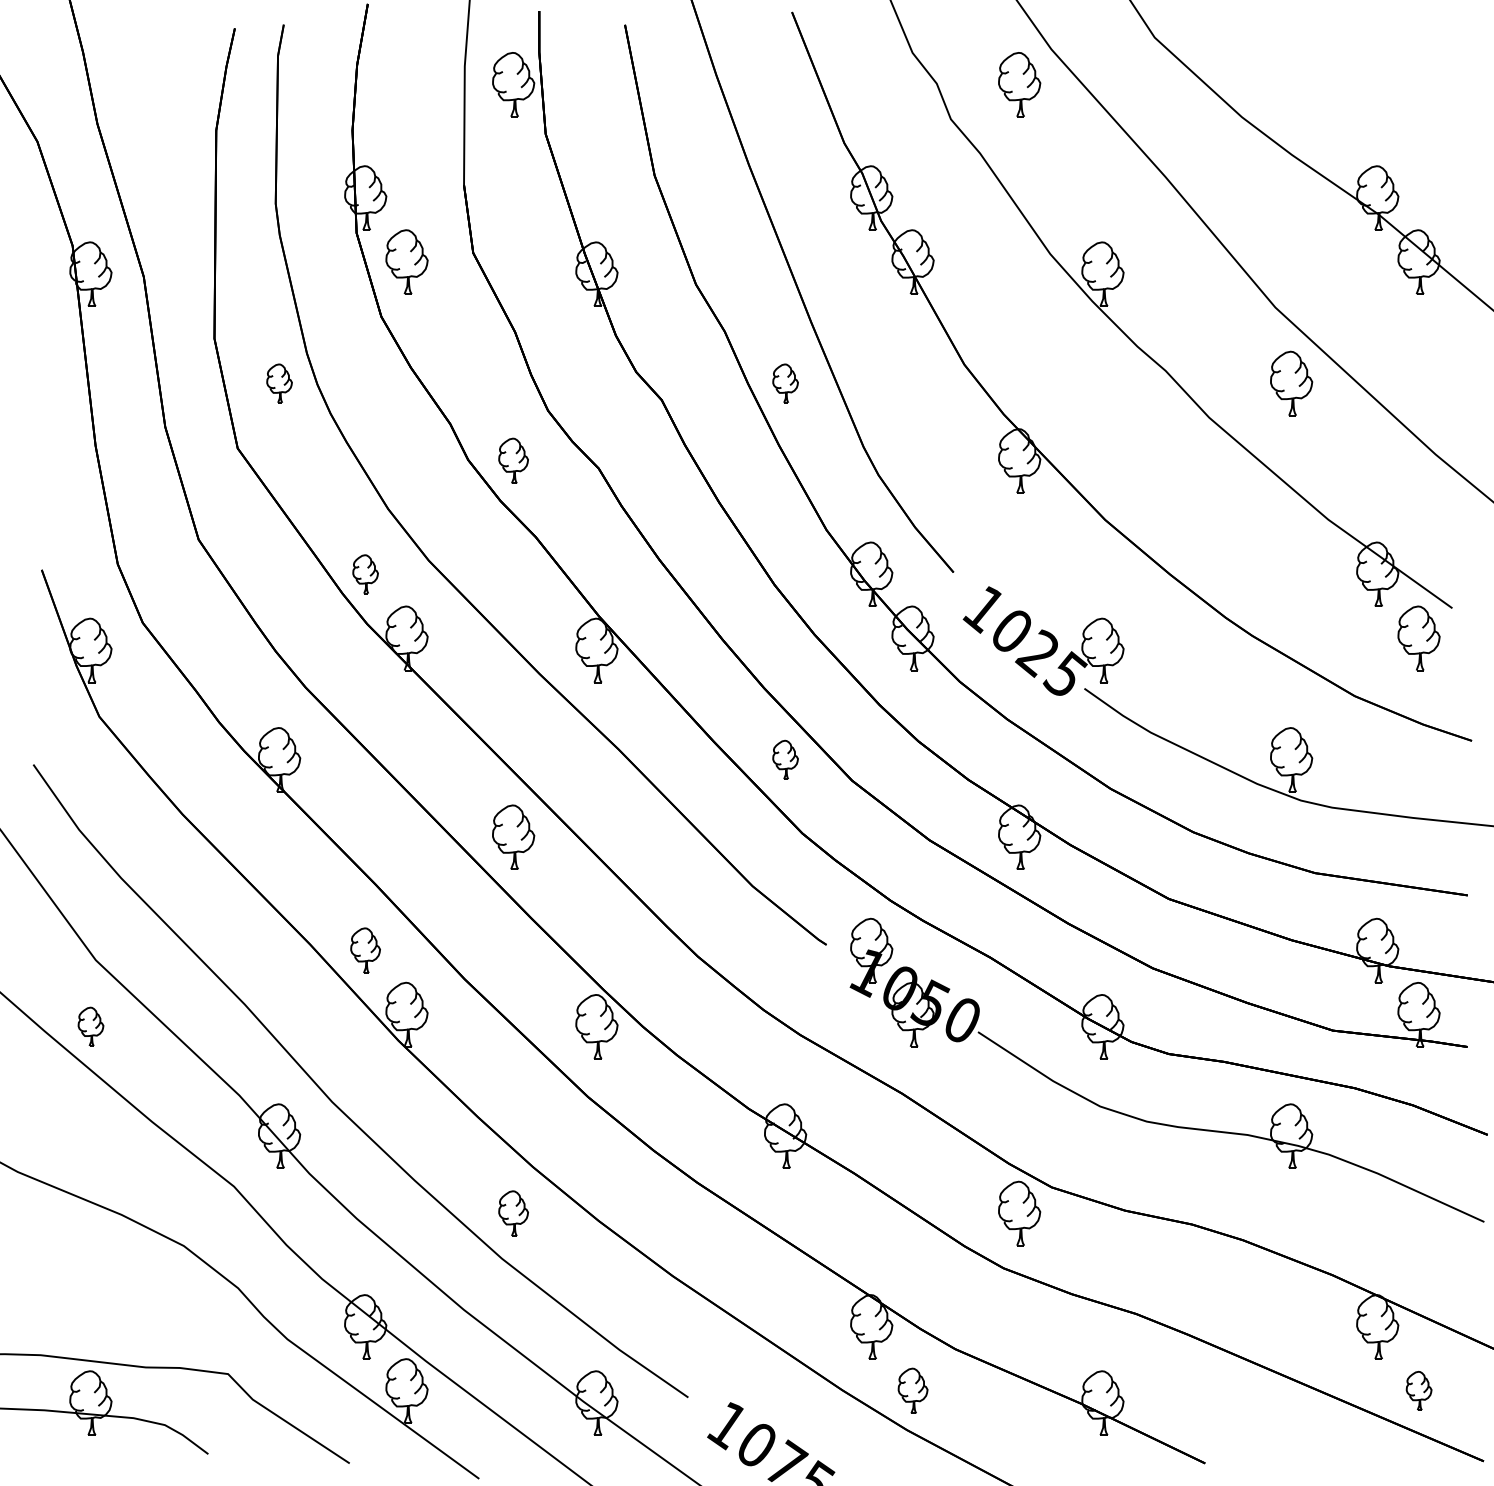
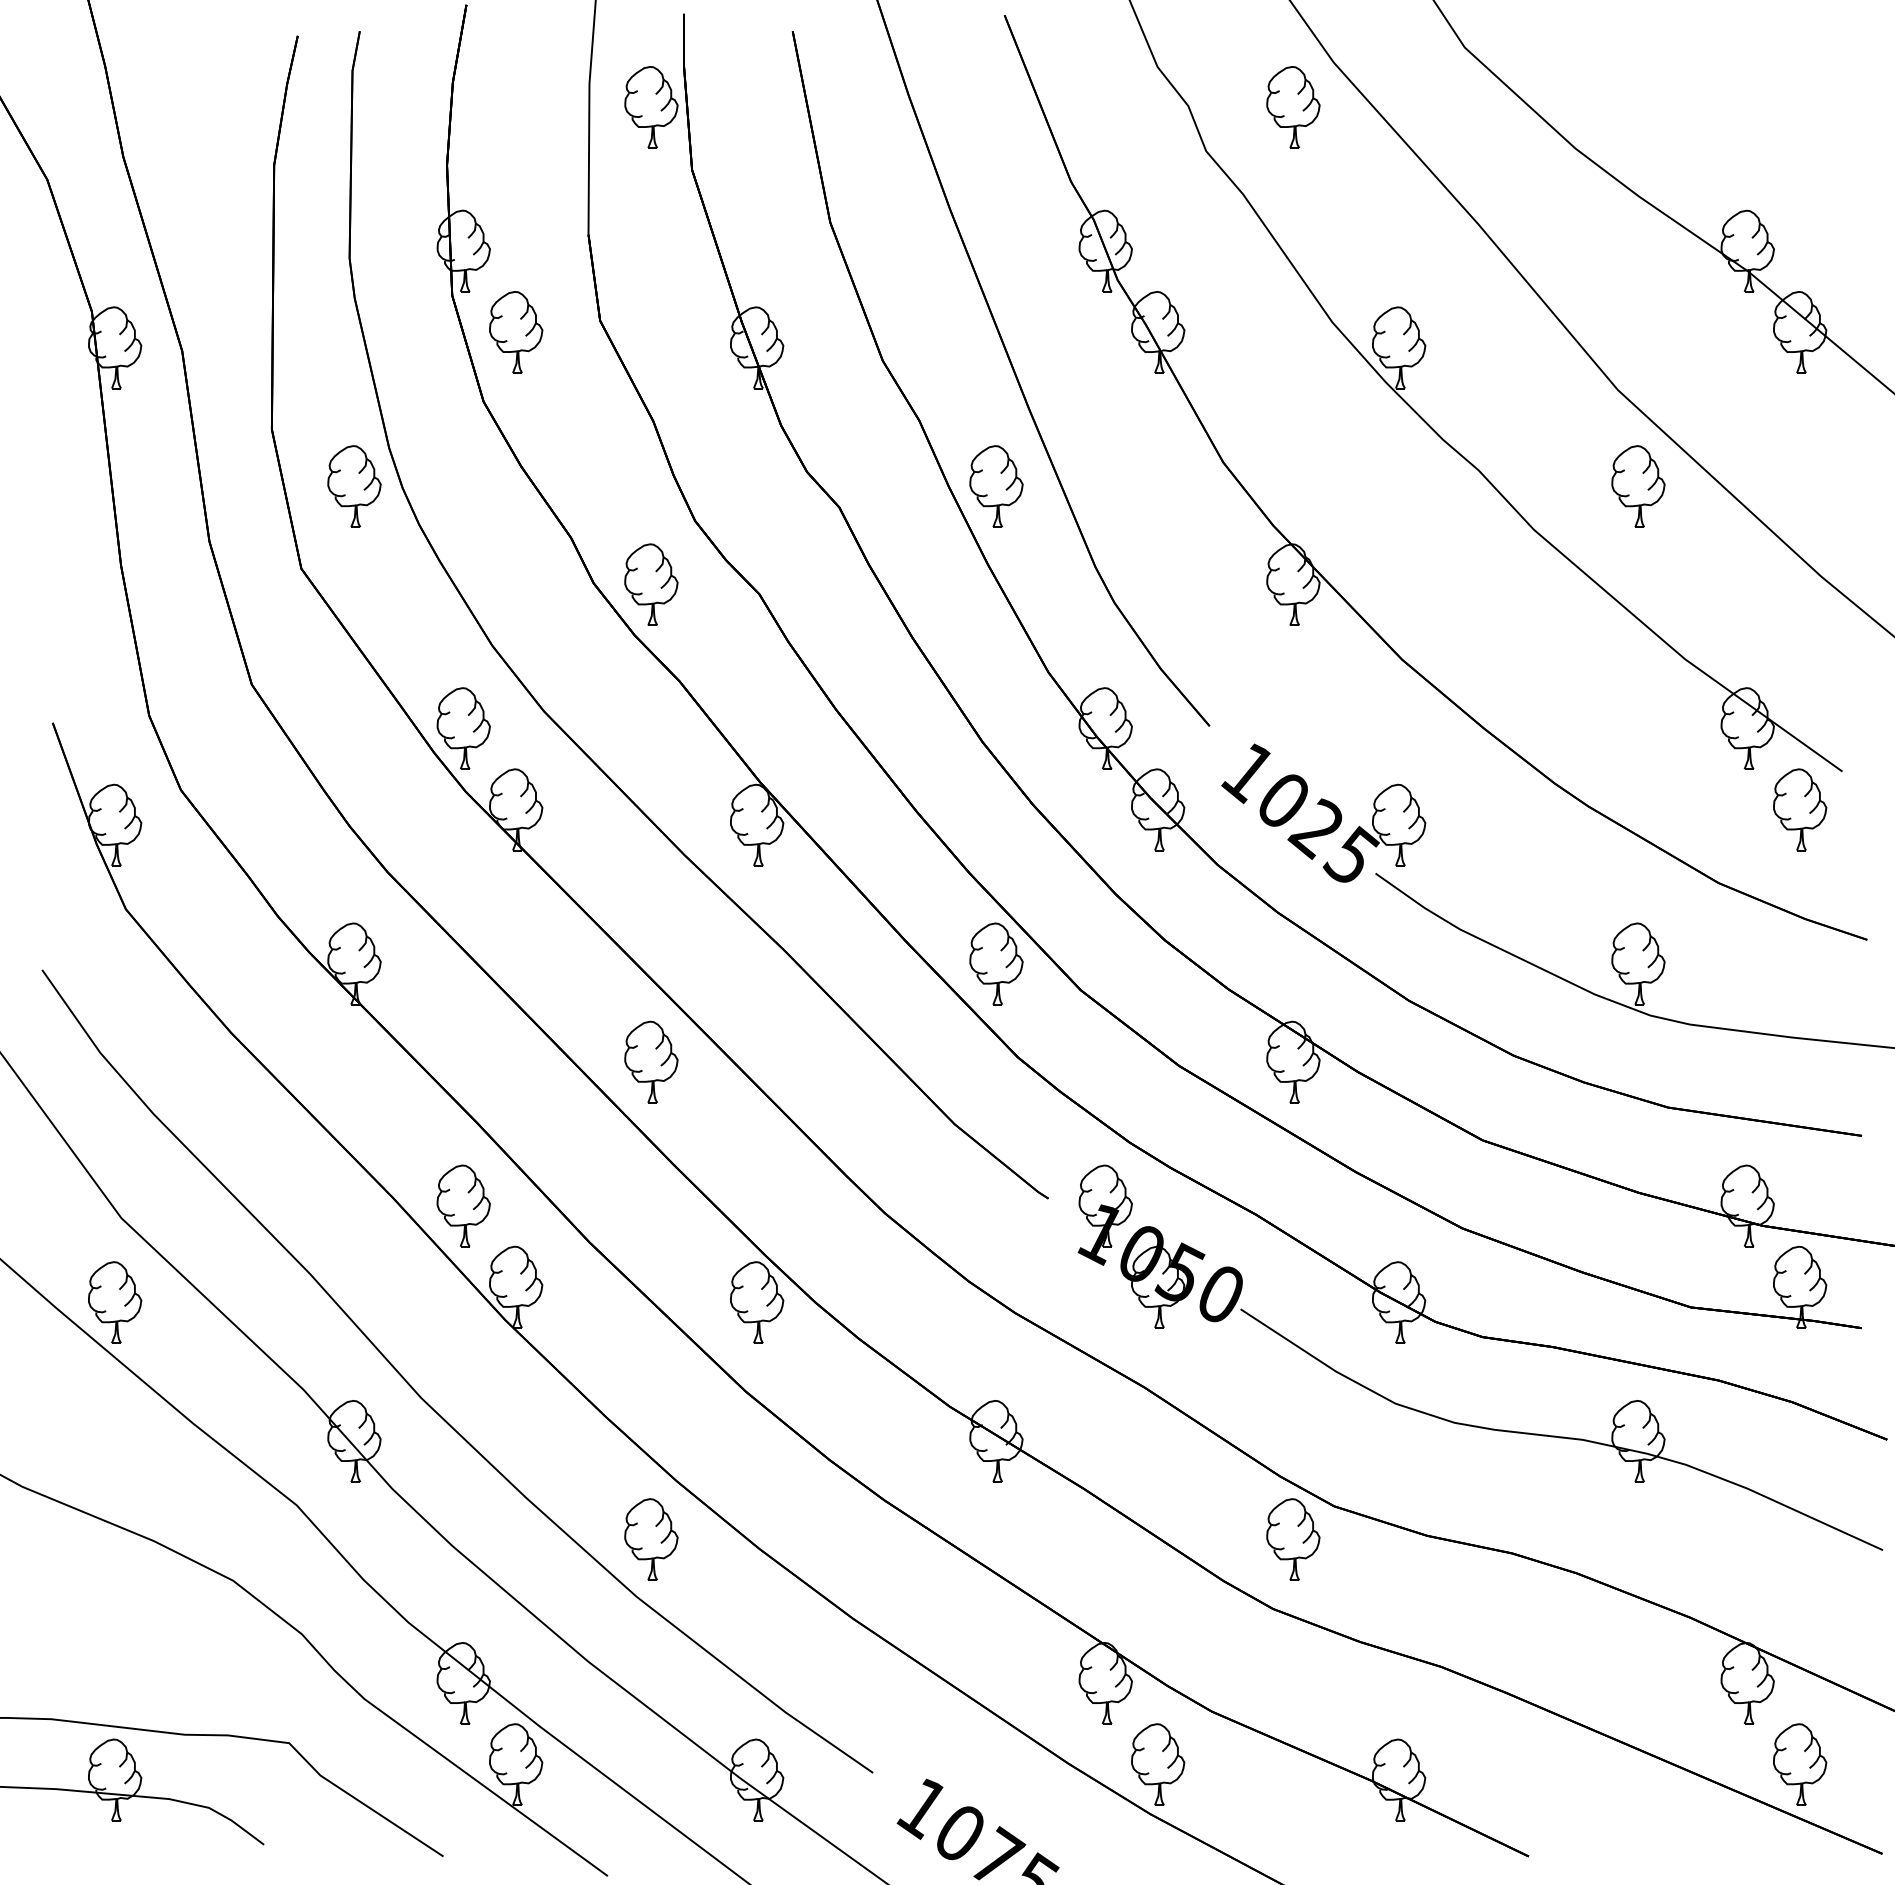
part: (279, 383) -> (354, 486), size x1.67
part: (785, 383) -> (996, 486), size x1.67
part: (513, 460) -> (651, 584), size x1.43
part: (365, 574) -> (463, 728), size x1.67
part: (785, 759) -> (996, 963), size x1.67
part: (365, 950) -> (463, 1205), size x1.43
part: (91, 1026) -> (115, 1302), size x1.67
part: (513, 1213) -> (651, 1539), size x1.43
part: (913, 1390) -> (1158, 1764), size x1.43
part: (1419, 1390) -> (1800, 1764), size x1.67

